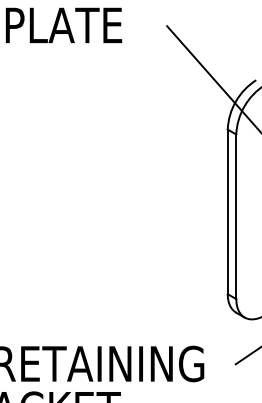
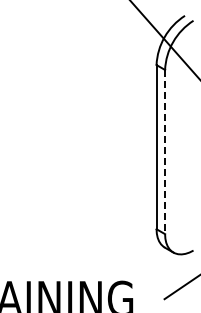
line: (236, 217) -> (165, 152), solid -> dashed

